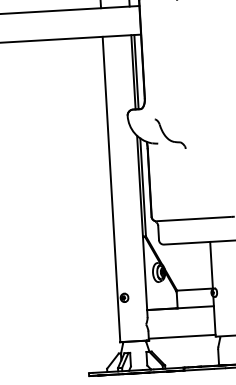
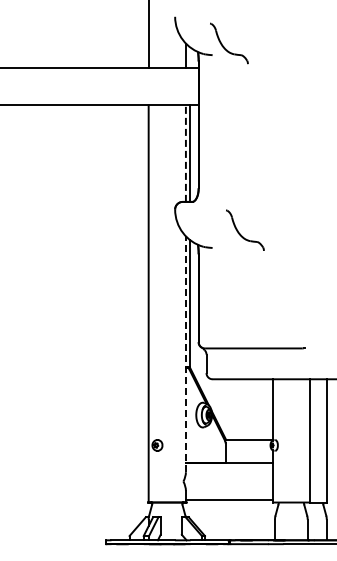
line: (133, 72) -> (185, 153), solid -> dashed
part: (166, 136) -> (240, 233), moved
line: (142, 226) -> (185, 354), solid -> dashed

